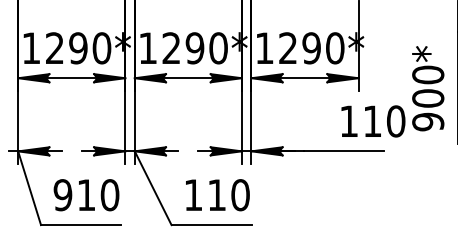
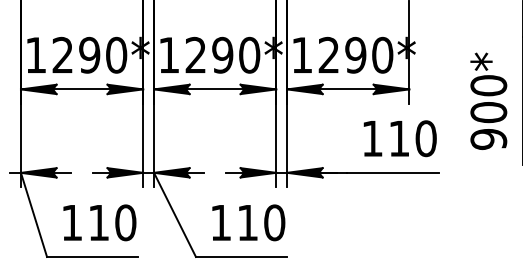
text: (372, 121) -> (399, 138), moved
text: (62, 194) -> (71, 222), 910 -> 110

